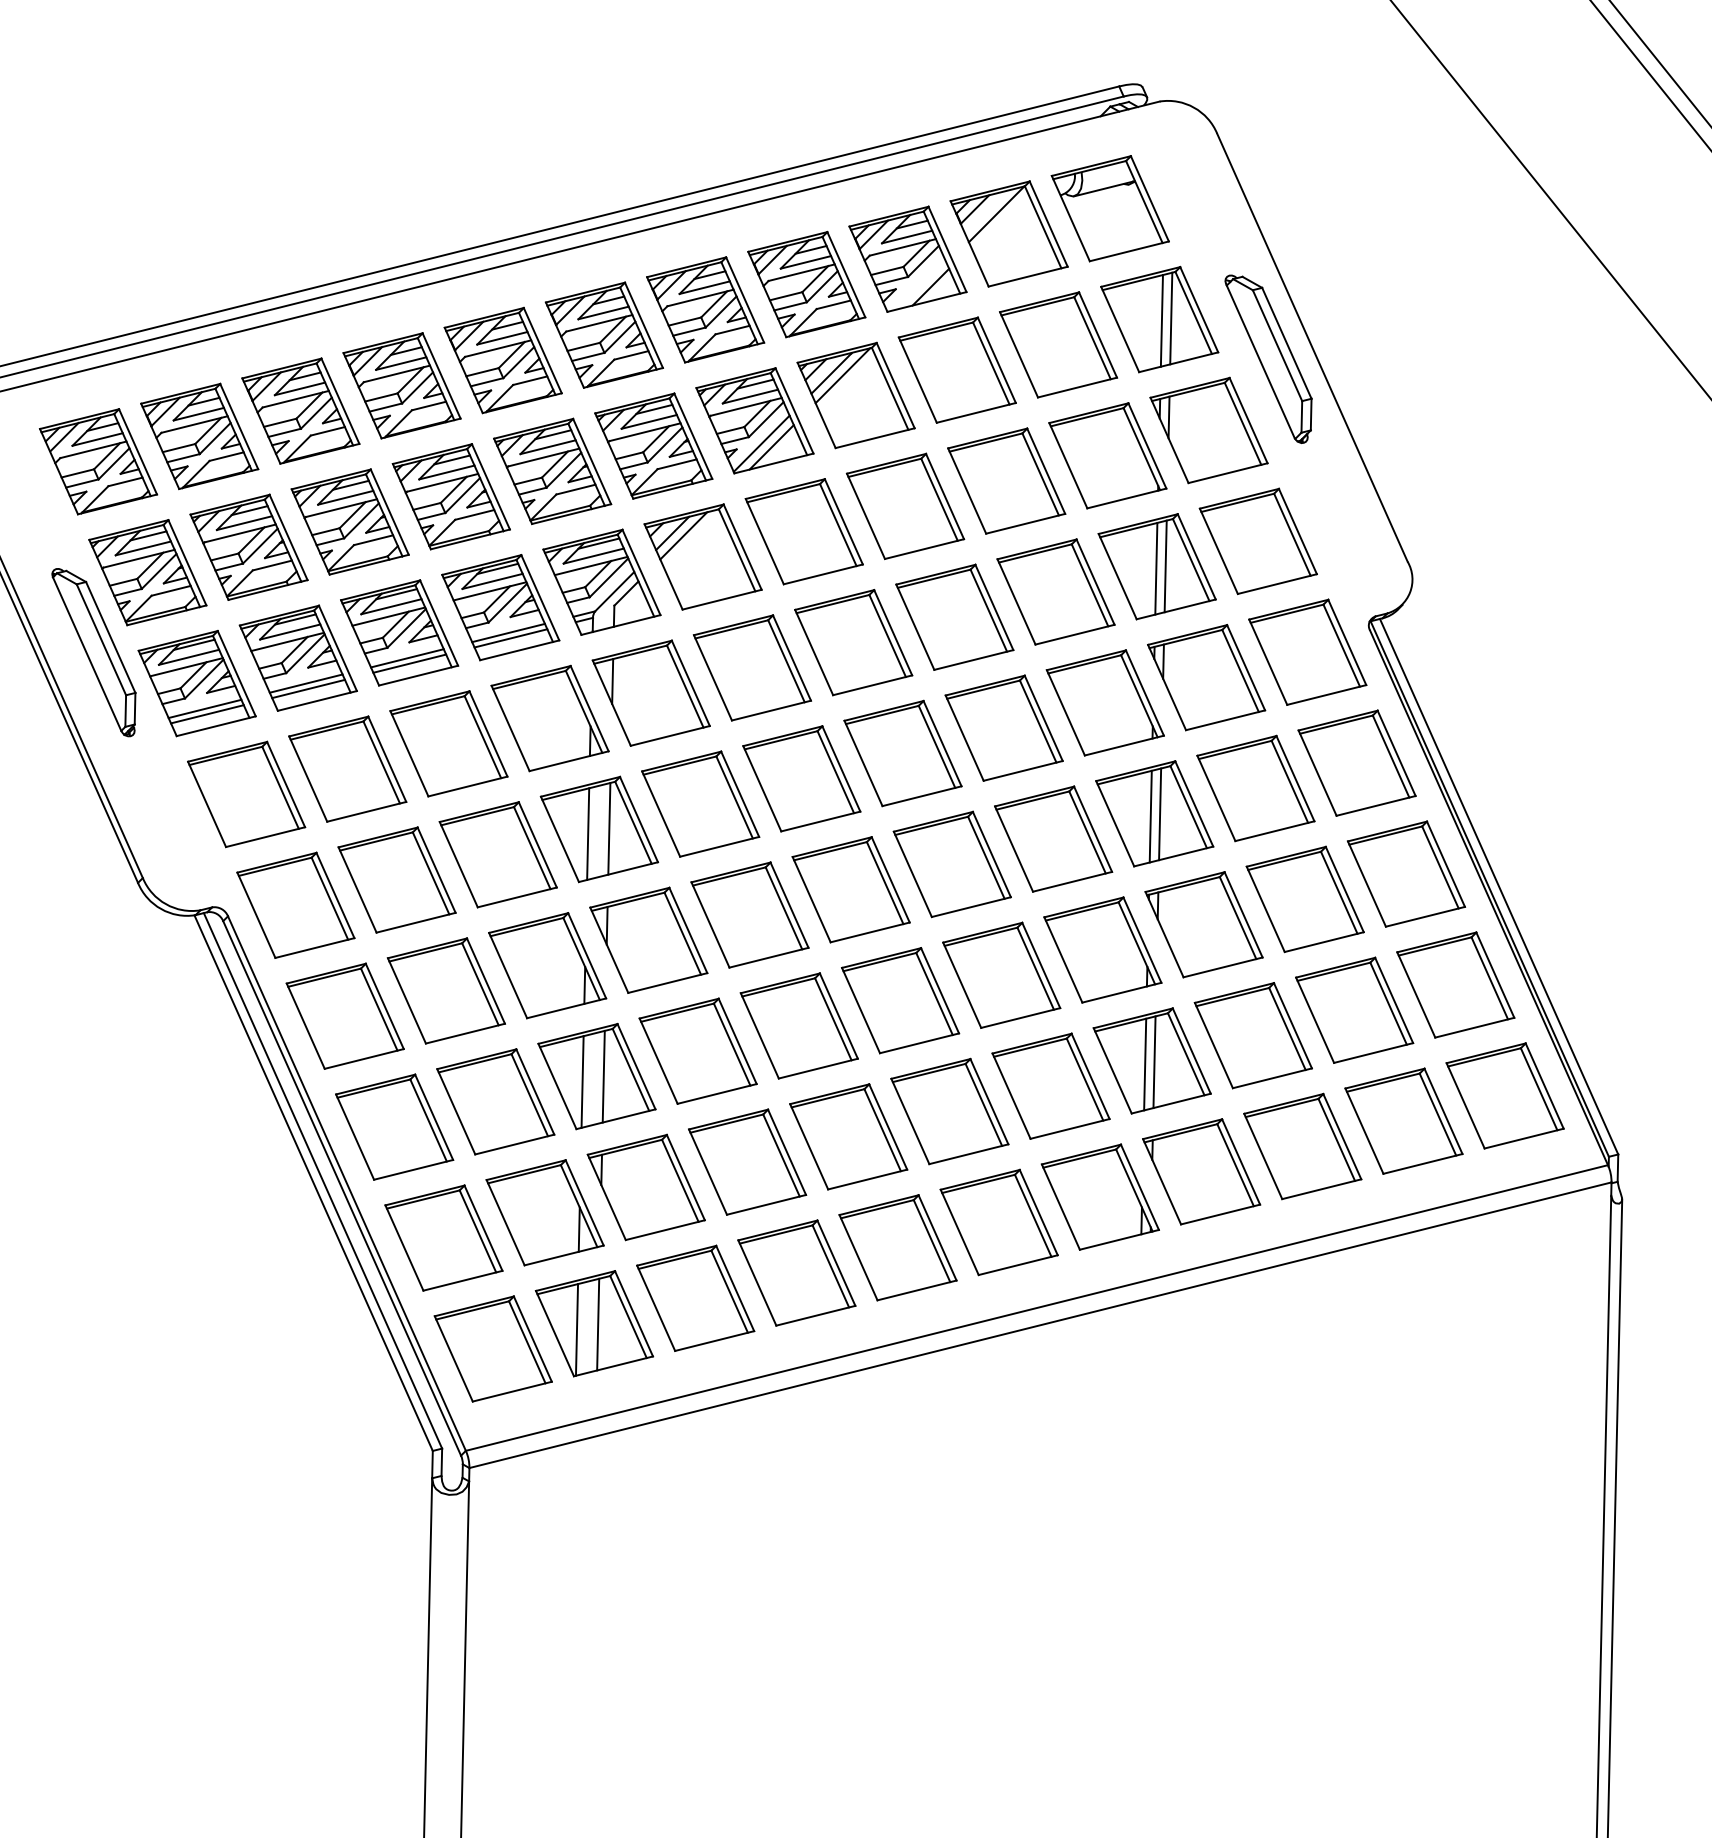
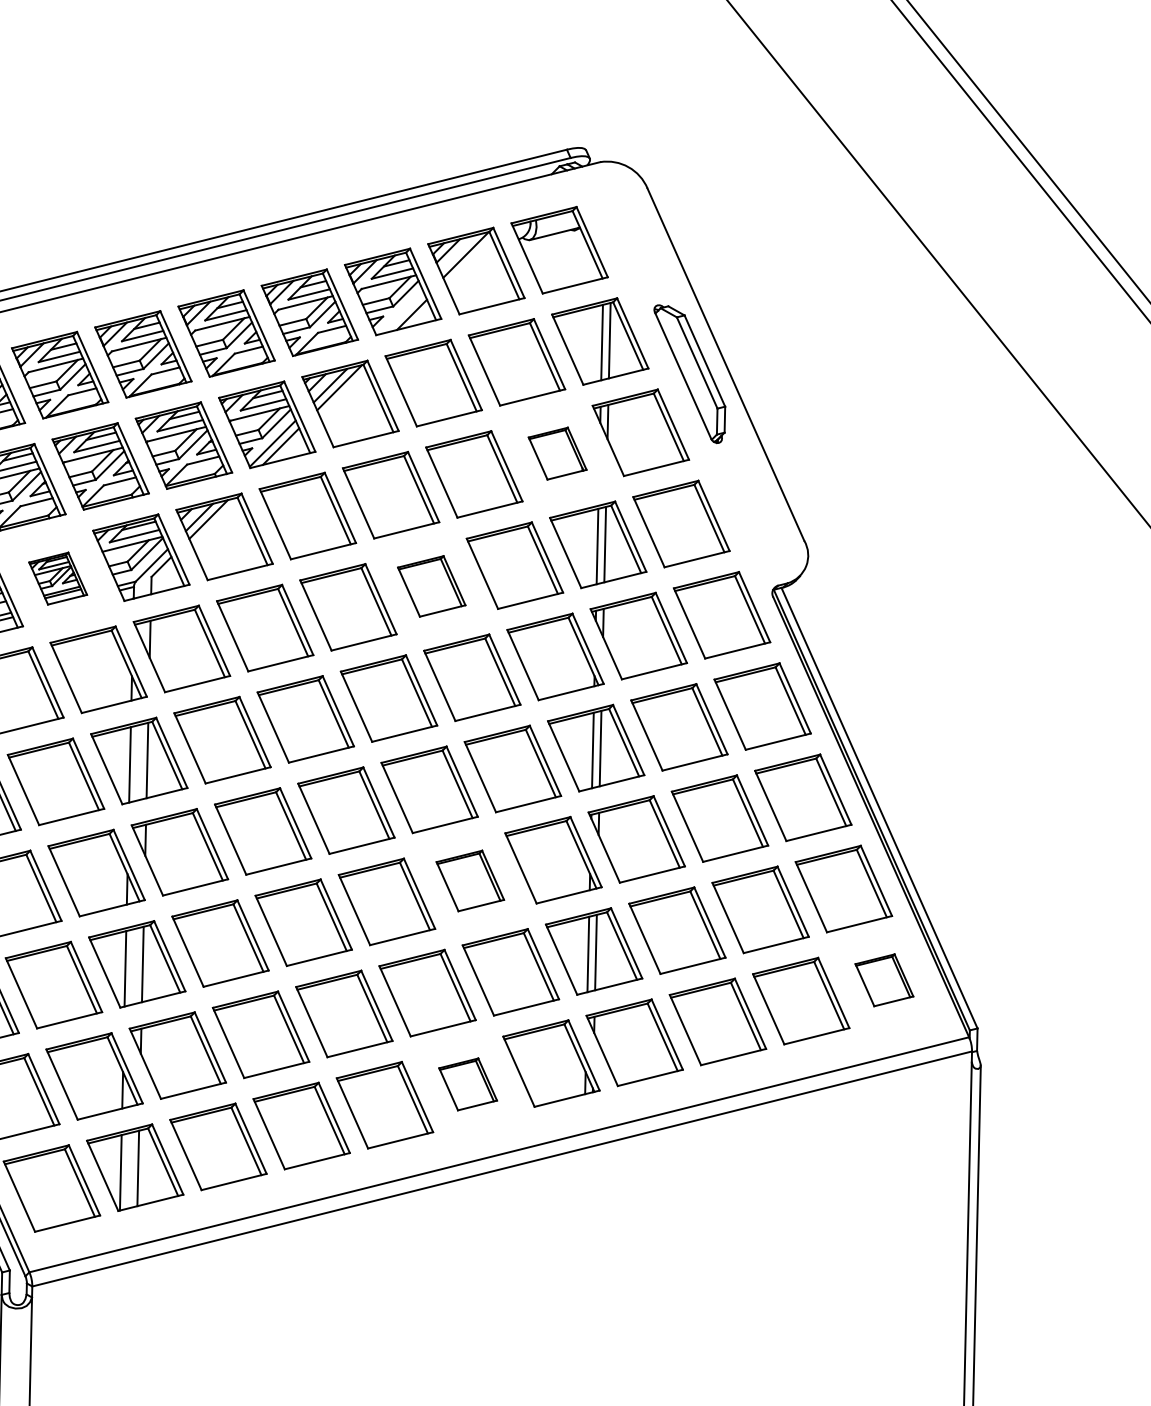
part: (1107, 455) -> (557, 453), size x0.6
part: (500, 607) -> (57, 578), size x0.6
part: (954, 616) -> (431, 585), size x0.7
part: (1001, 974) -> (470, 880), size x0.7
part: (1504, 1095) -> (883, 979), size x0.6
part: (998, 1222) -> (467, 1084), size x0.6

